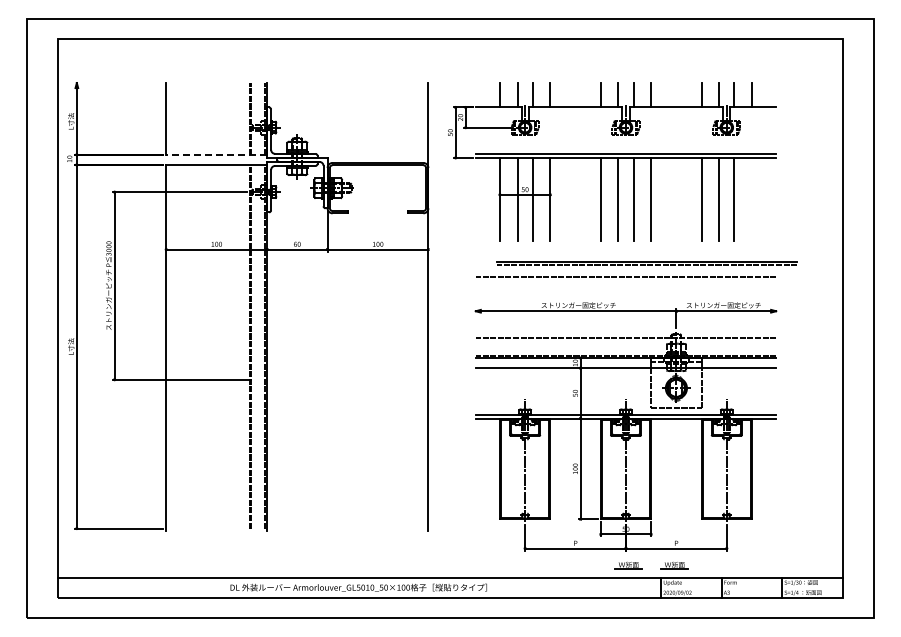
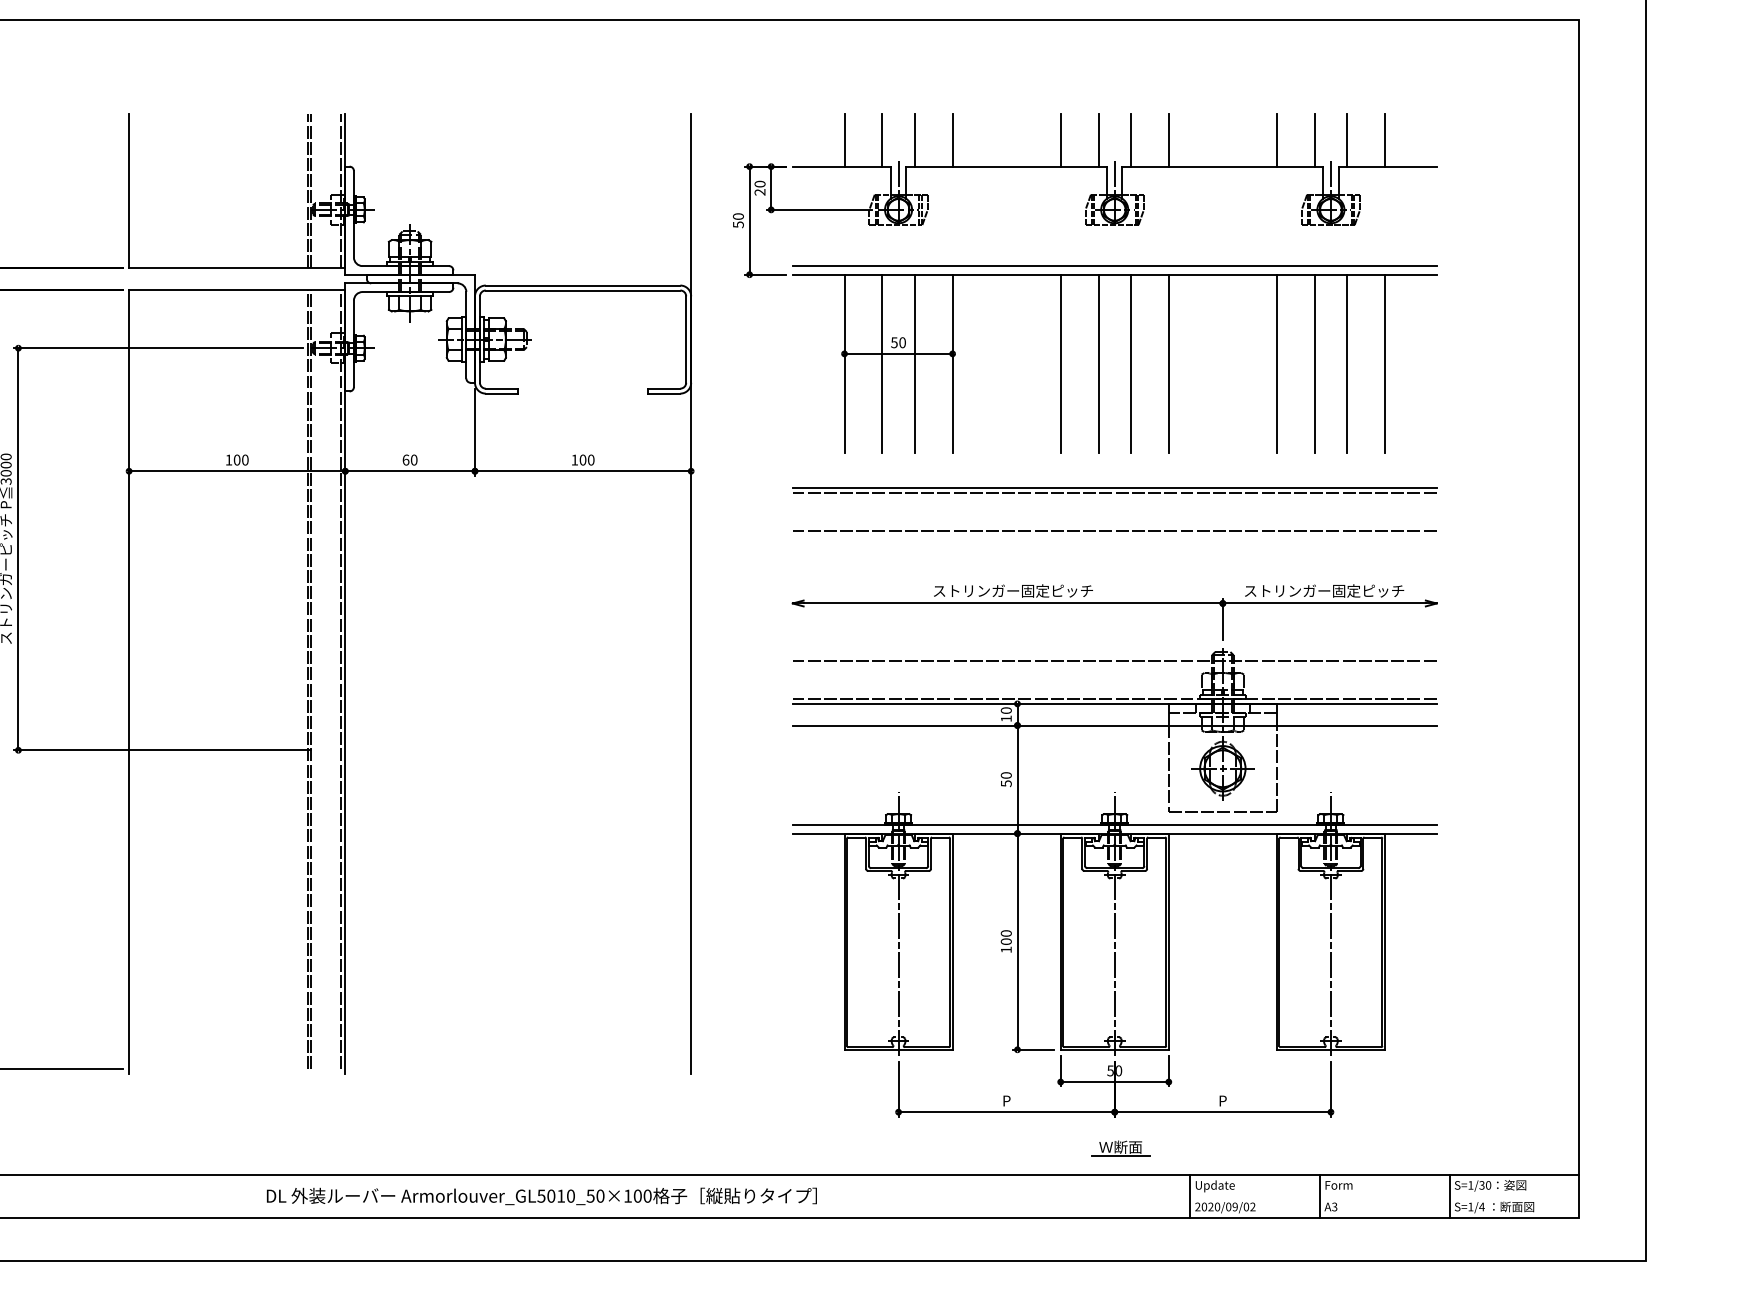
line: (216, 154) -> (236, 267), dashed -> solid
line: (752, 199) -> (1386, 363), added
line: (646, 262) -> (1113, 488), moved
part: (674, 565) -> (1218, 1148), removed

